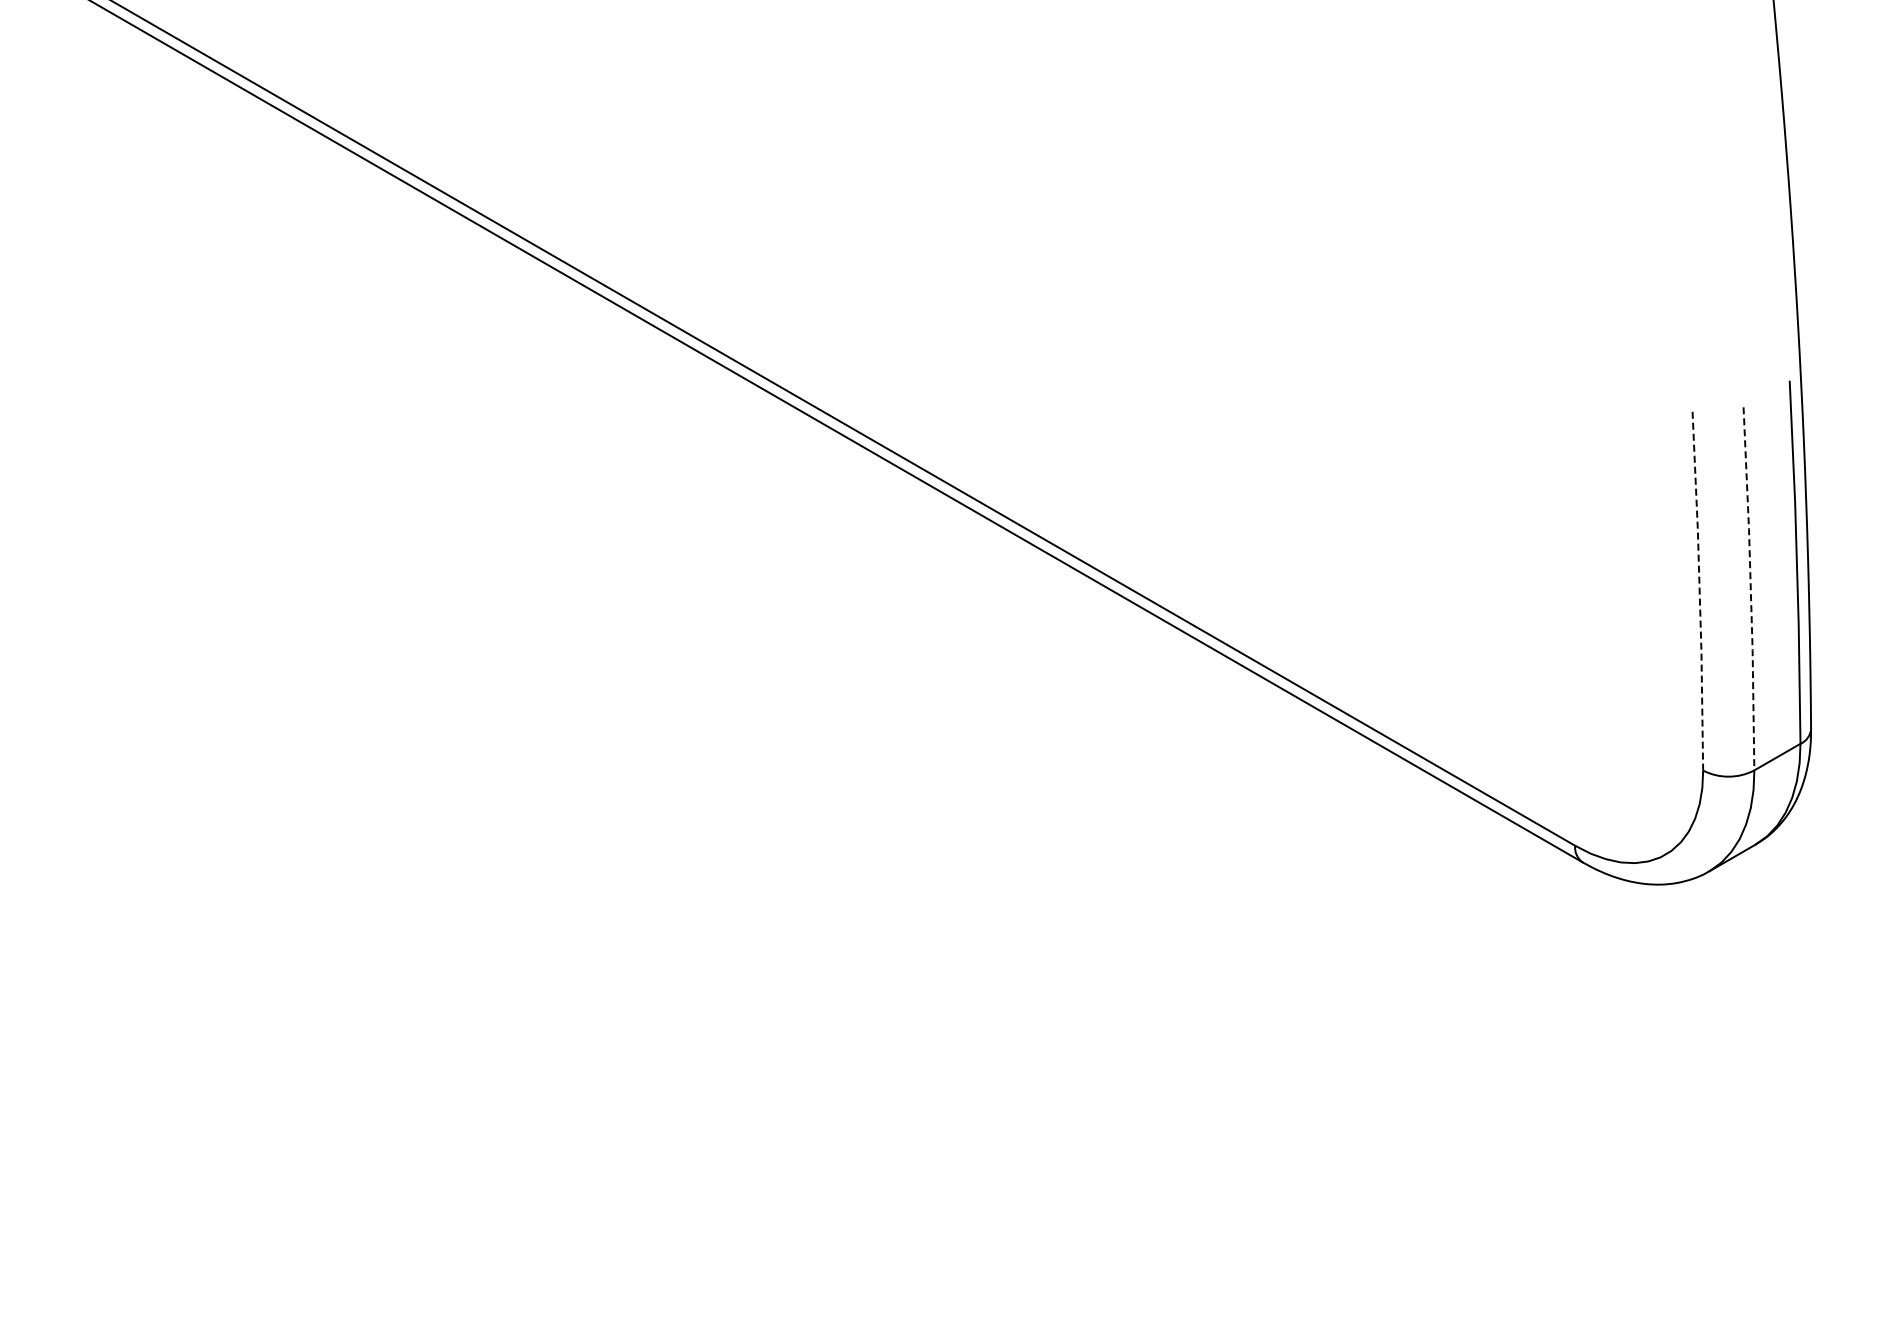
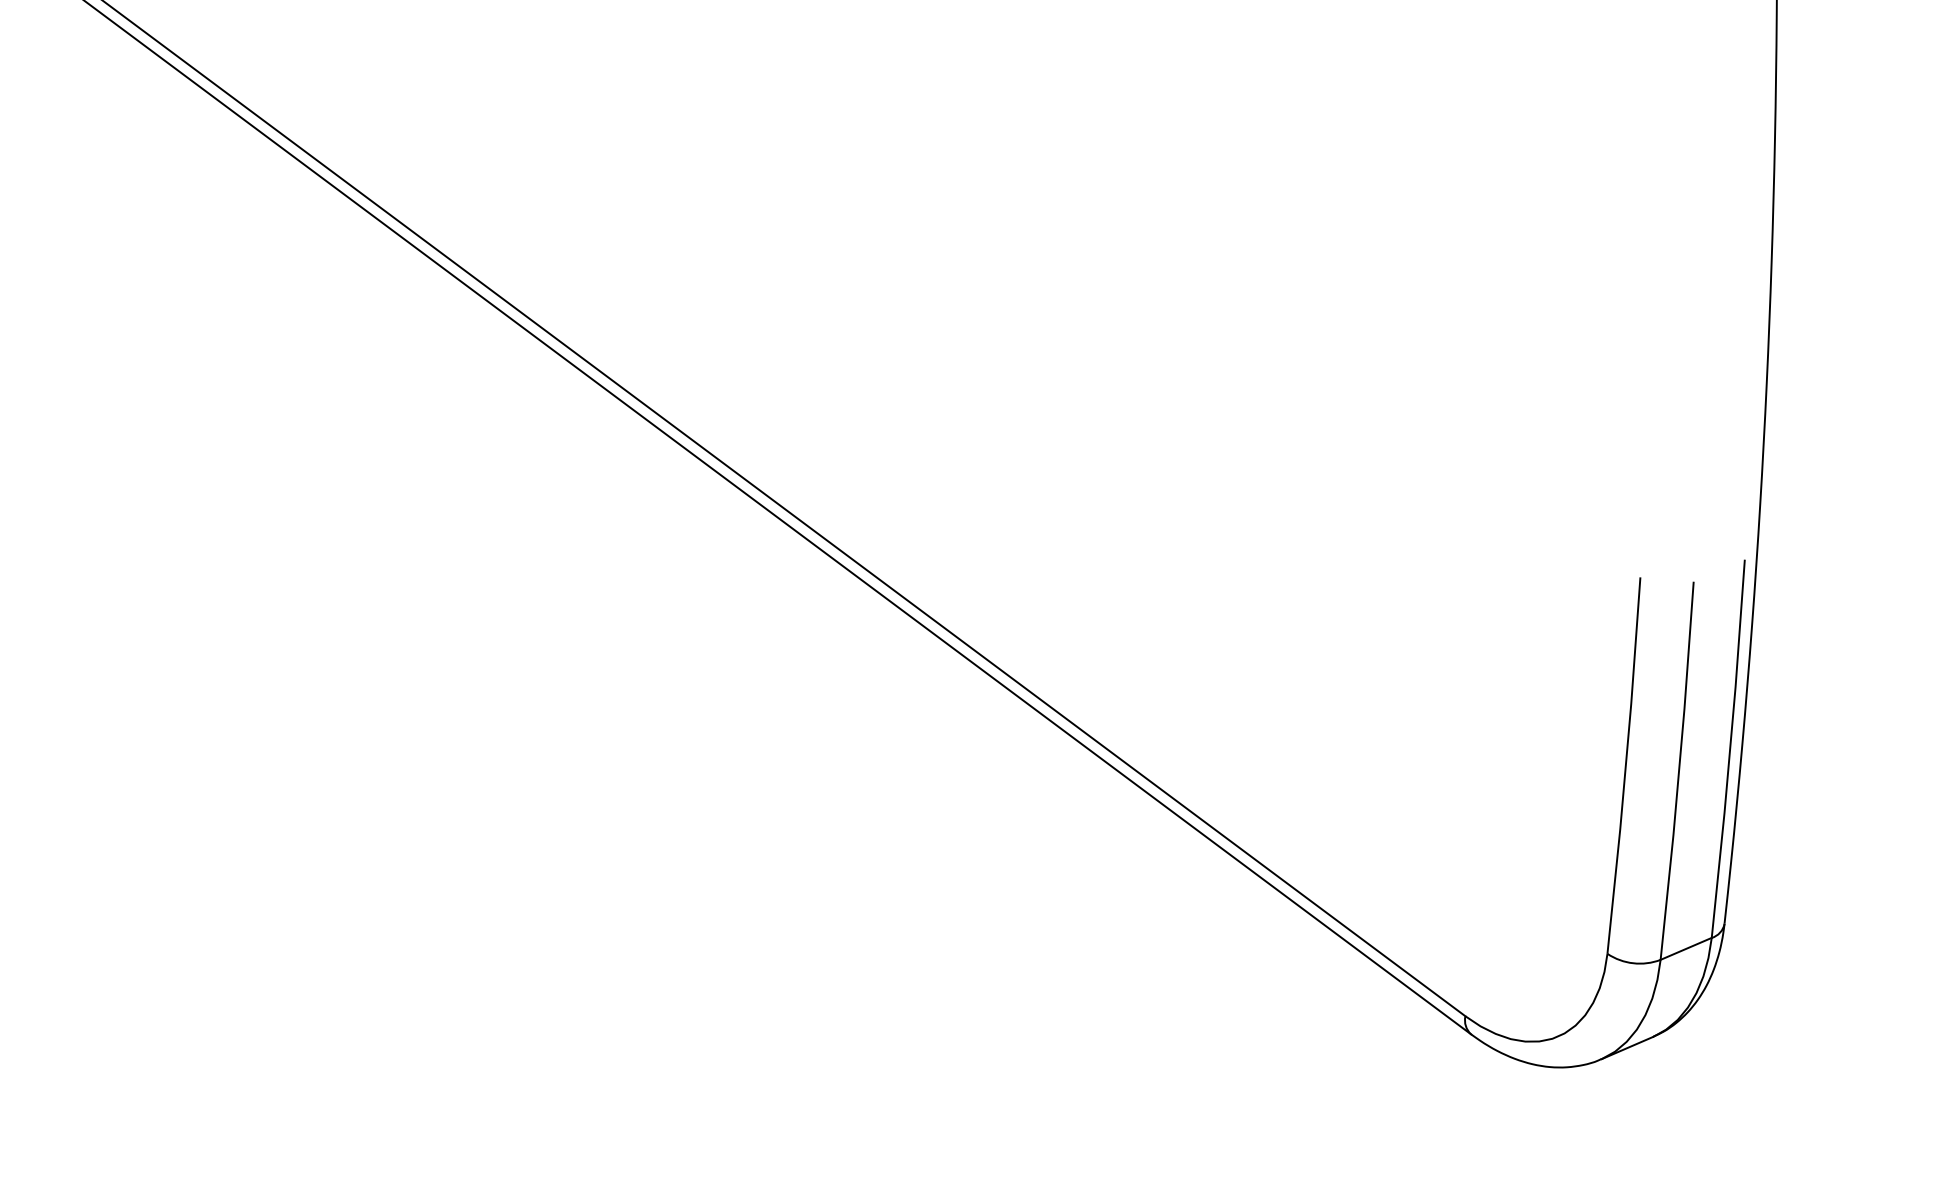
line: (1750, 588) -> (1678, 770), dashed -> solid
line: (1699, 589) -> (1625, 765), dashed -> solid

